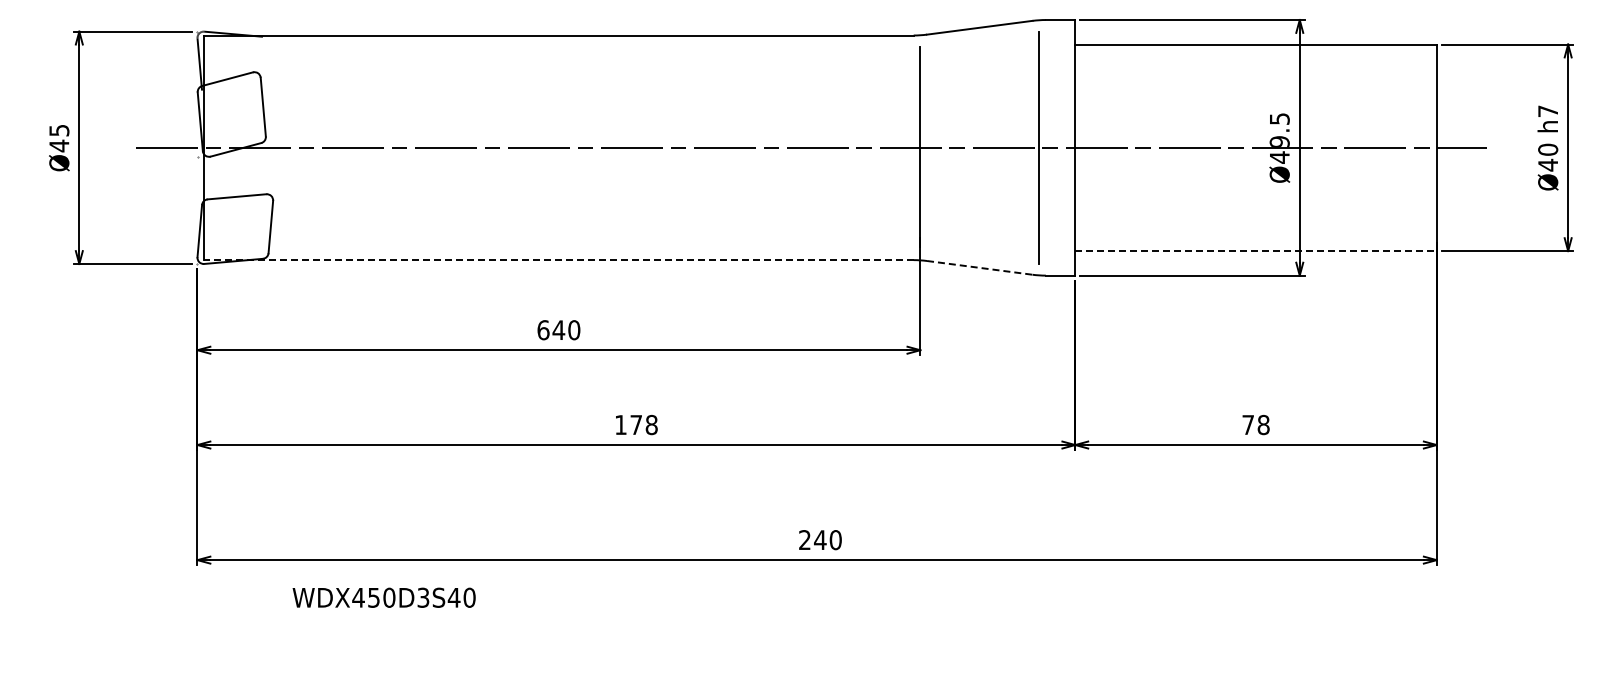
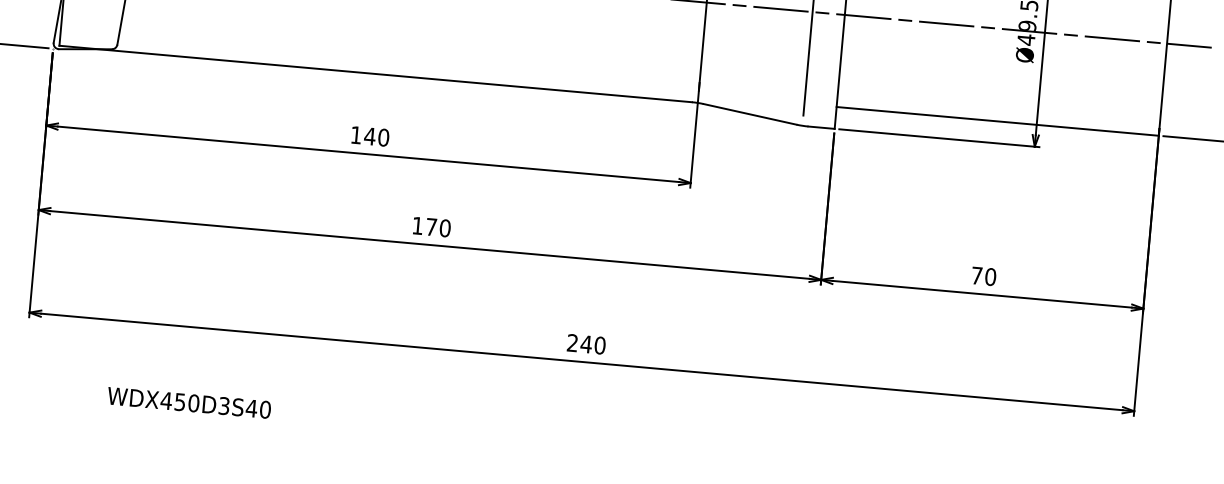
line: (1256, 251) -> (998, 121), dashed -> solid
line: (558, 260) -> (375, 74), dashed -> solid
line: (980, 267) -> (750, 114), dashed -> solid
text: (543, 330) -> (356, 135), 640 -> 140
text: (651, 424) -> (445, 227), 178 -> 170
text: (1263, 424) -> (990, 276), 78 -> 70
text: (383, 597) -> (188, 402), moved

